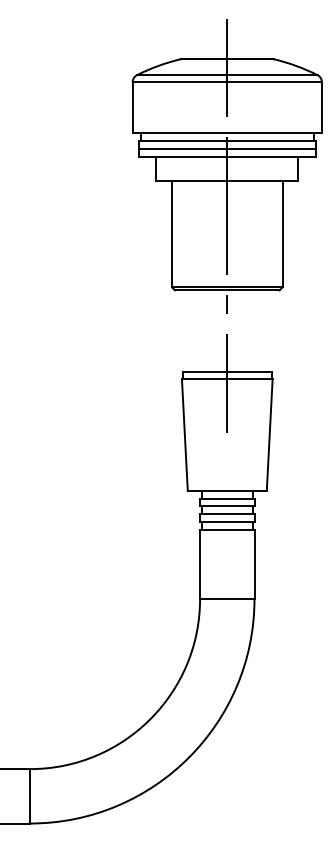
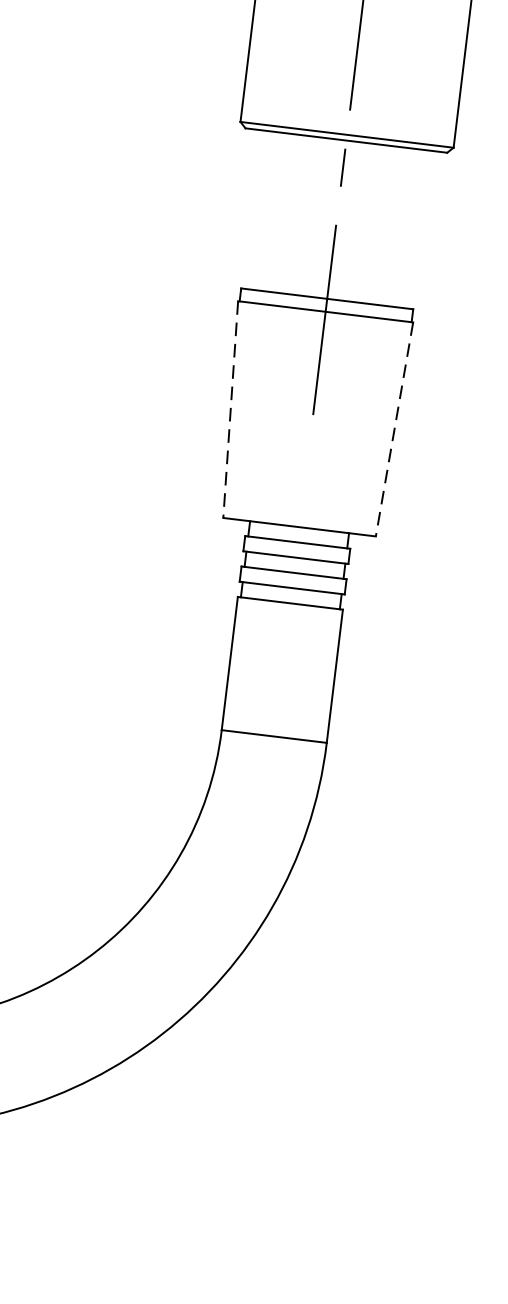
line: (184, 434) -> (230, 408), solid -> dashed
line: (269, 434) -> (394, 428), solid -> dashed

